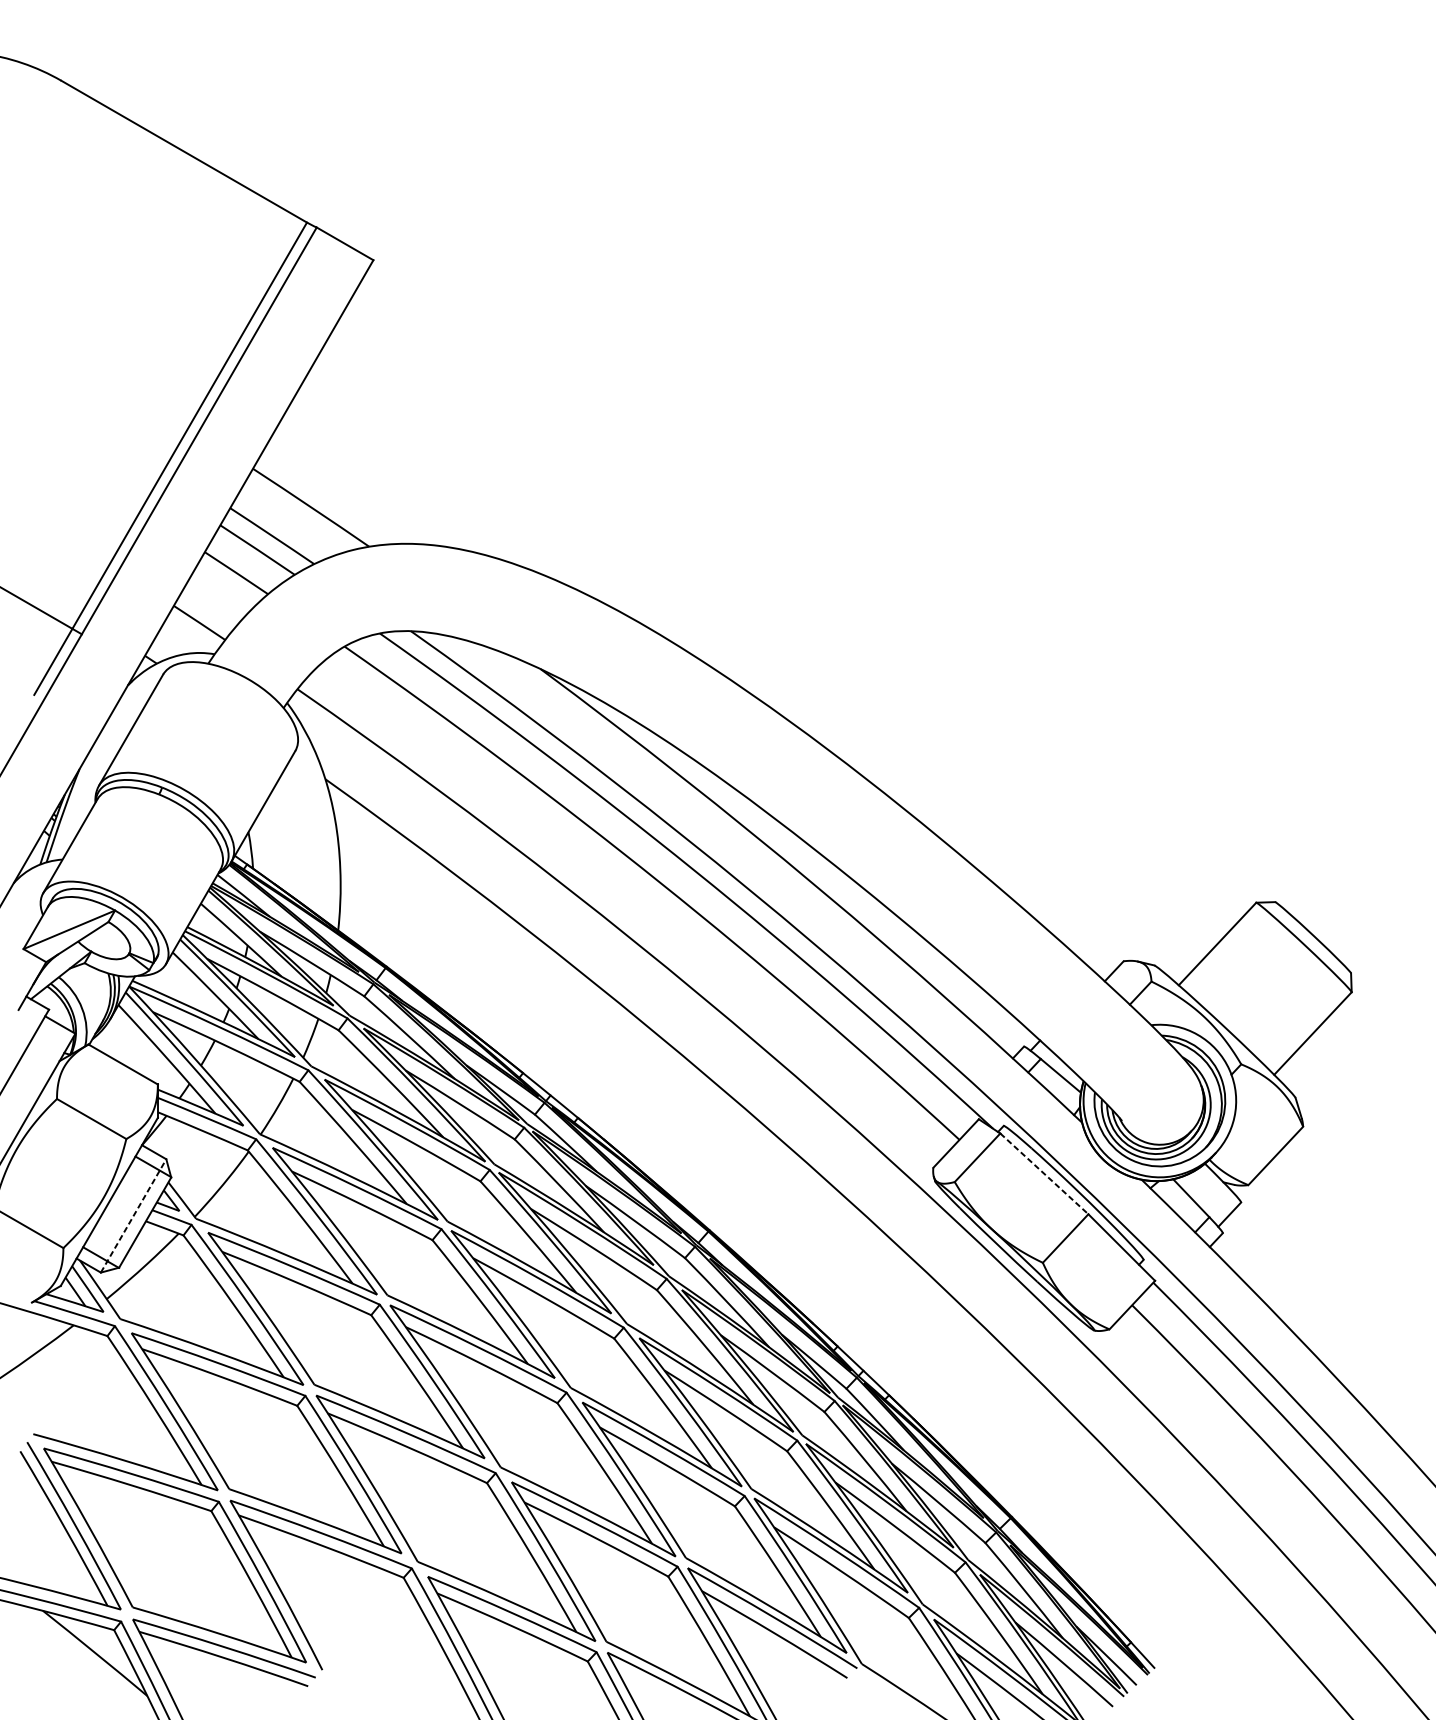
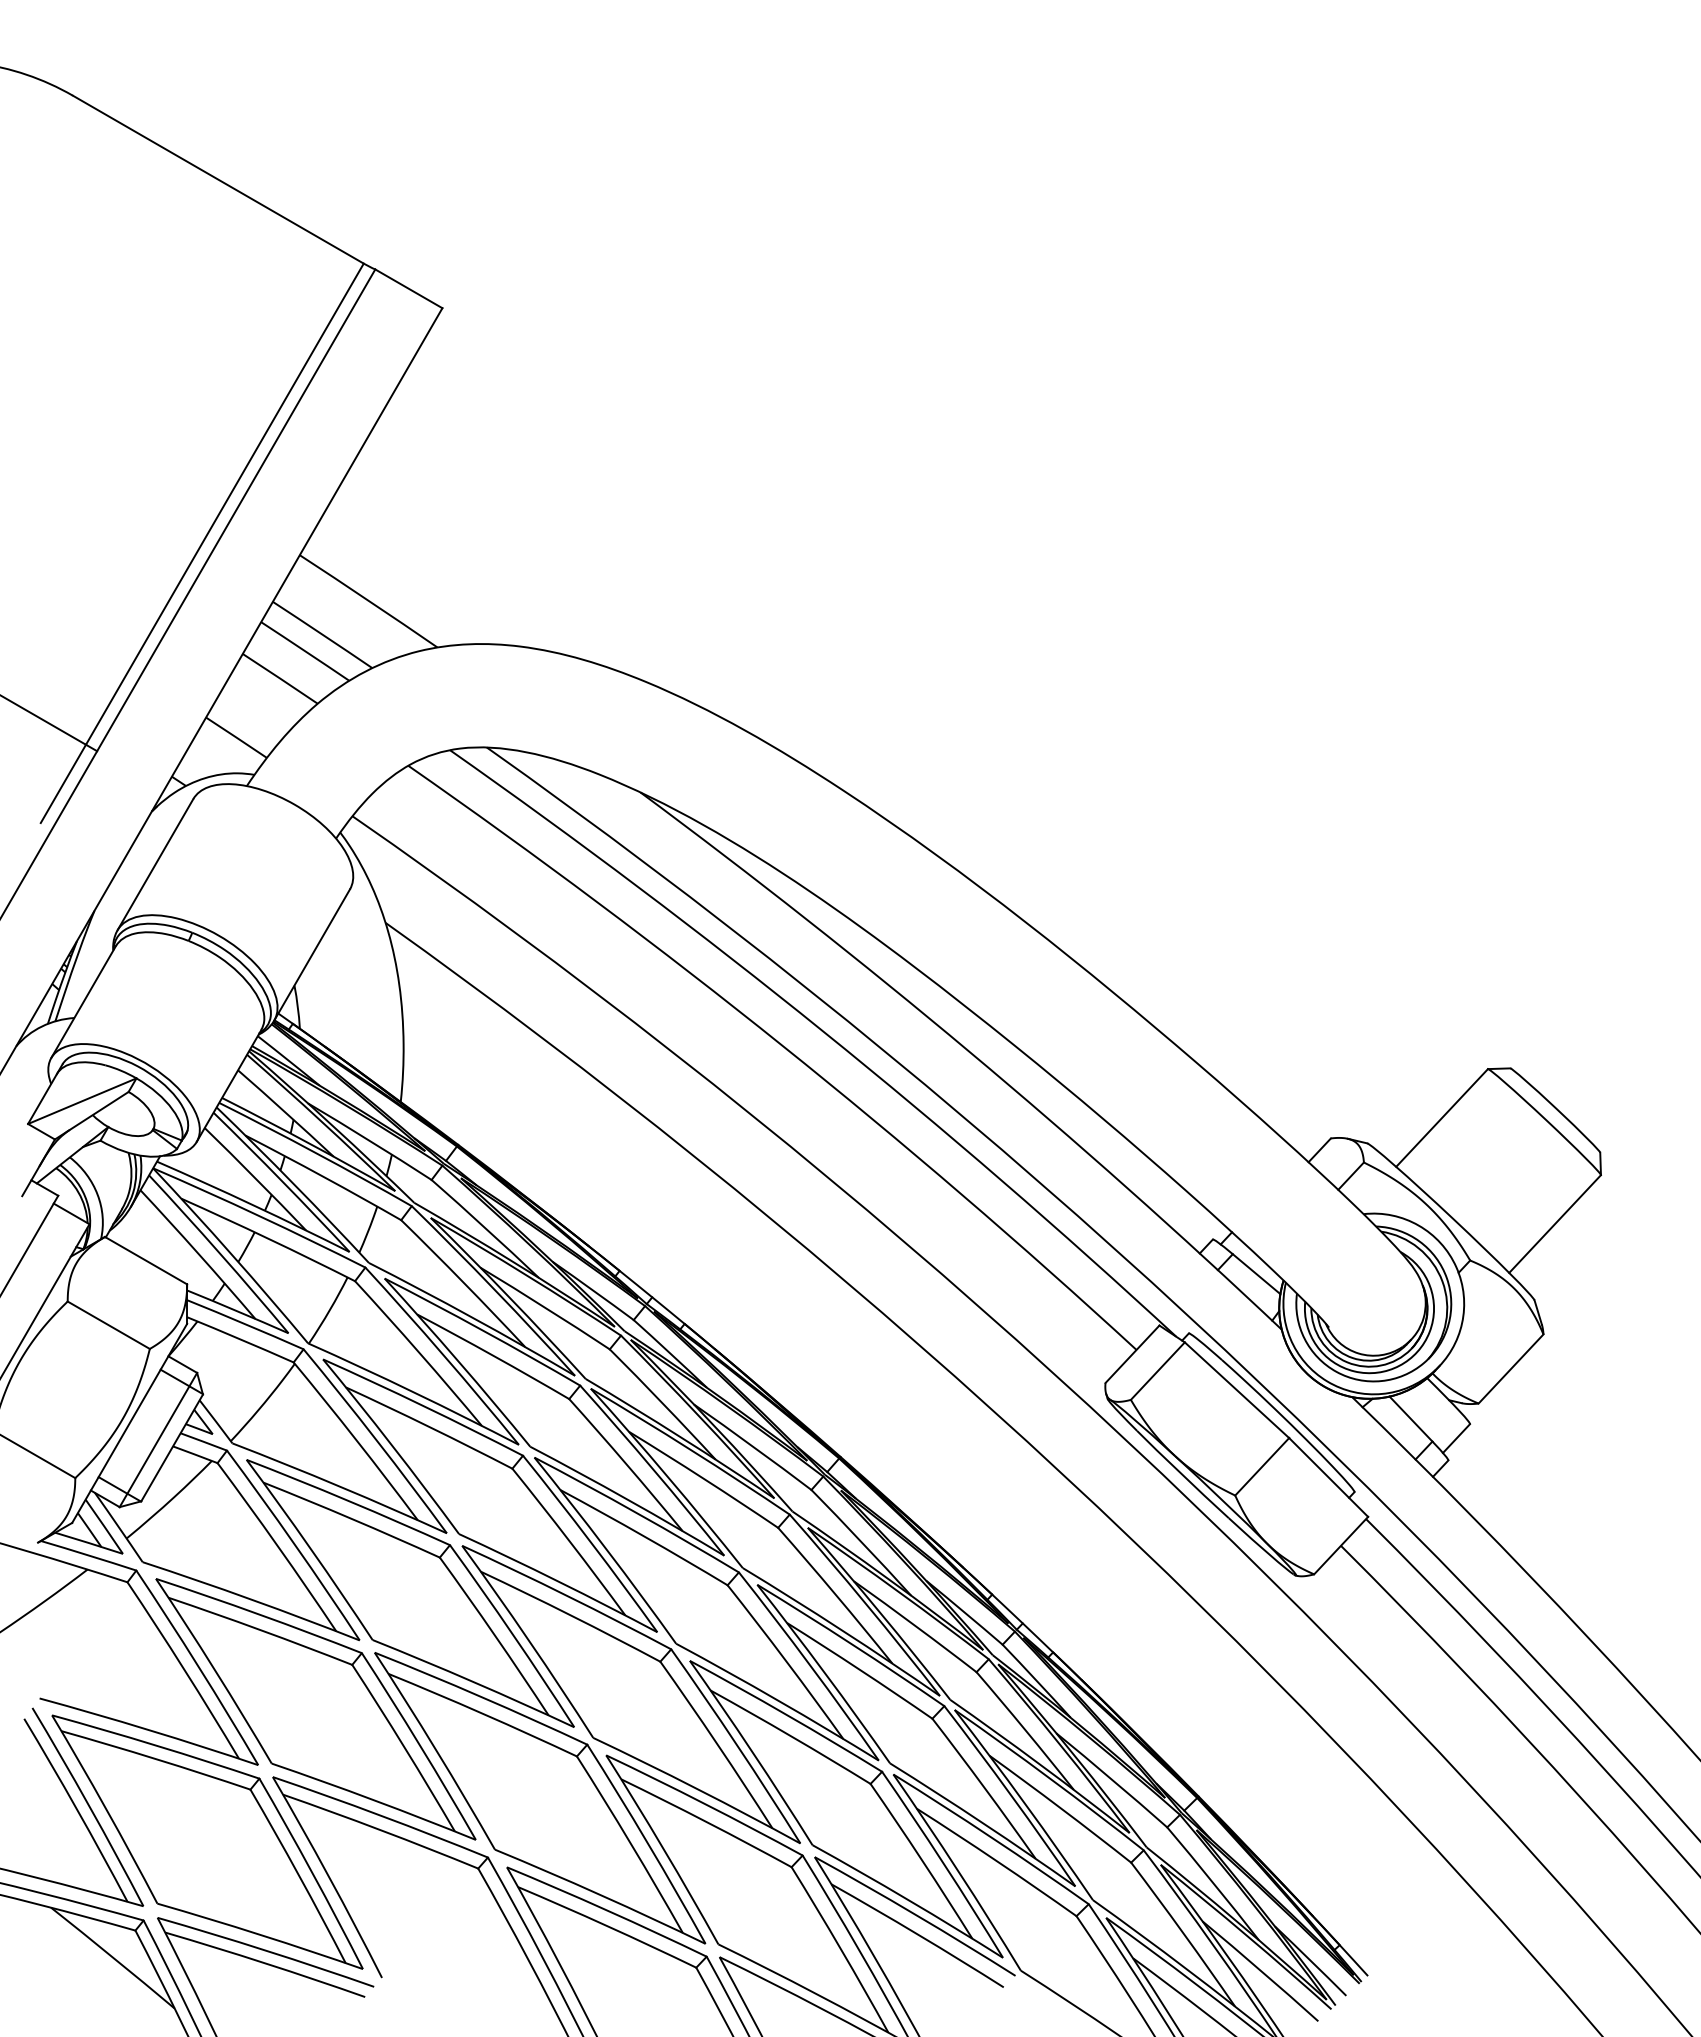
line: (1044, 1174) -> (1237, 1390), dashed -> solid
line: (133, 1215) -> (158, 1439), dashed -> solid

